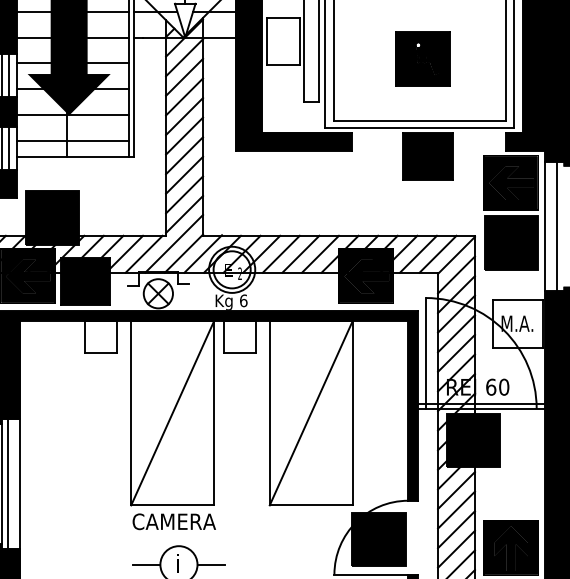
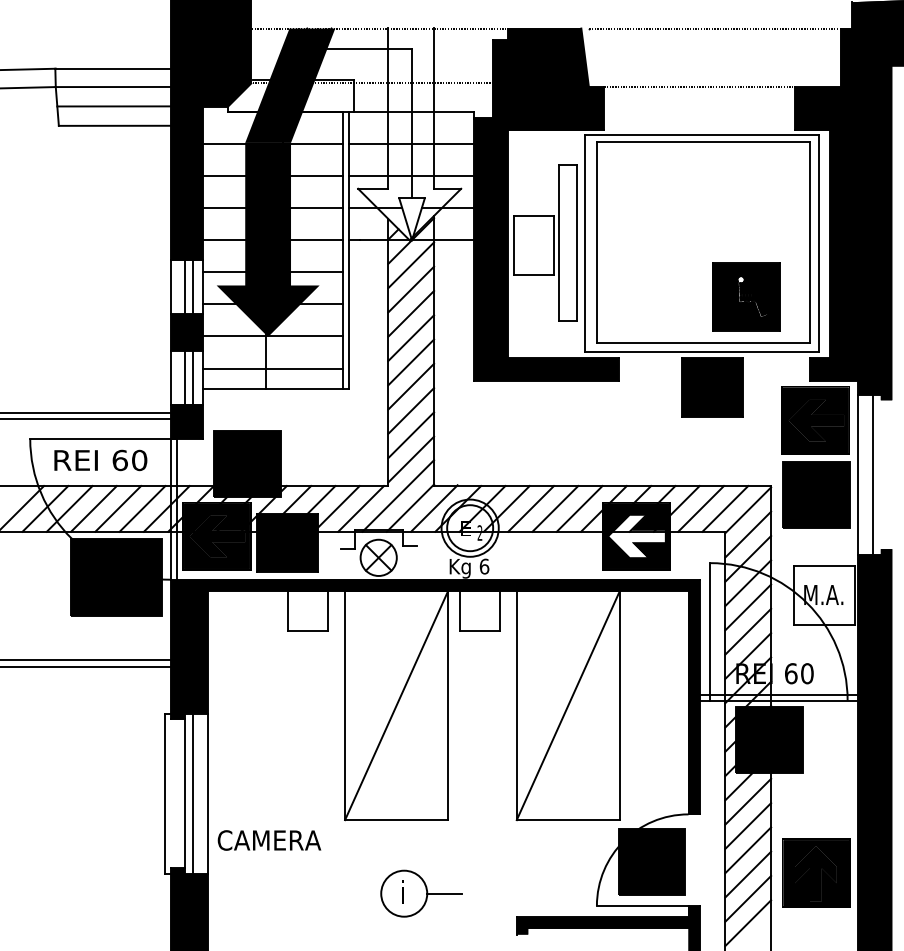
part: (422, 58) -> (746, 296), moved
fill: (366, 276) -> (636, 536), removed
text: (174, 521) -> (269, 840), moved
line: (146, 564) -> (363, 893), removed

